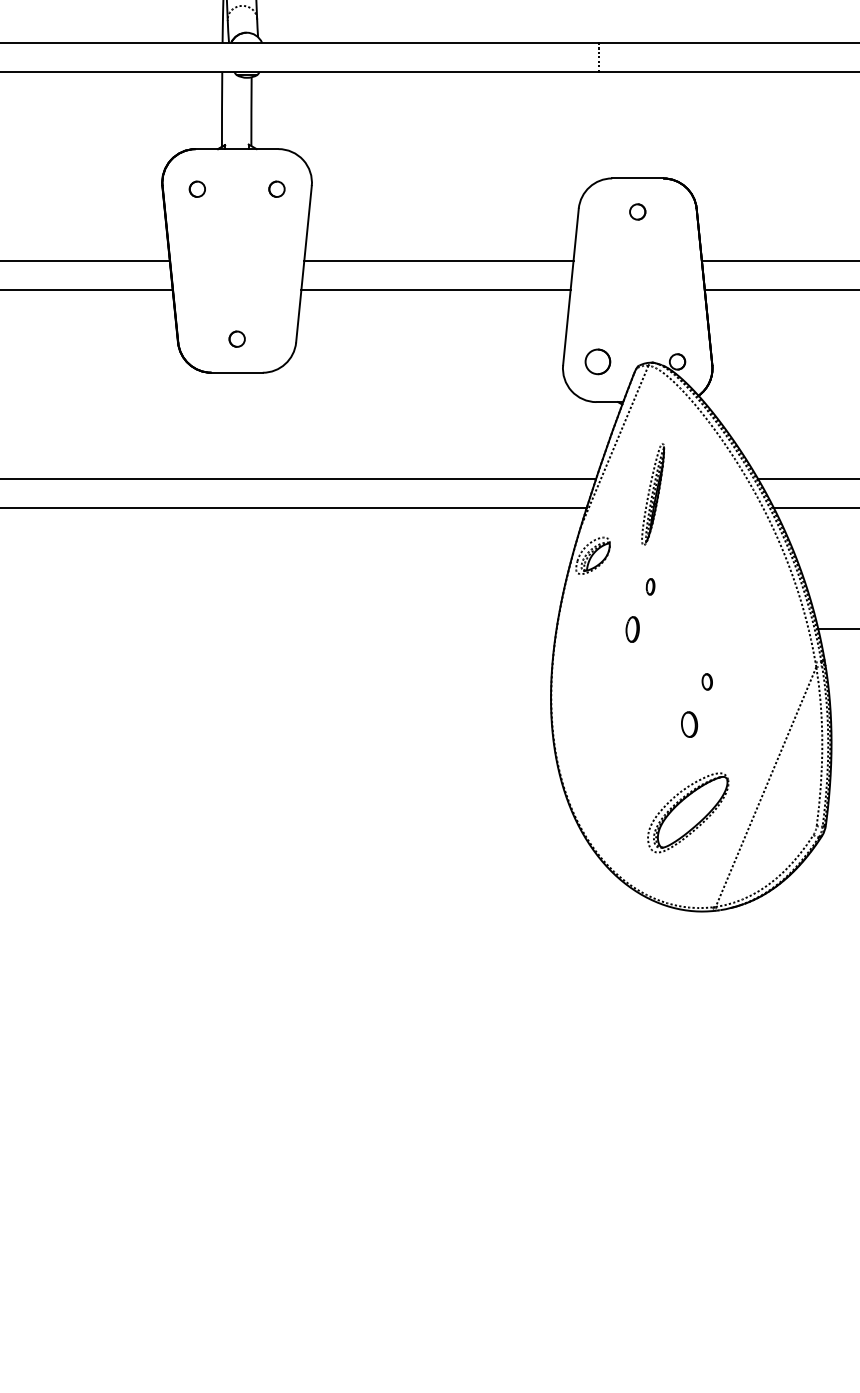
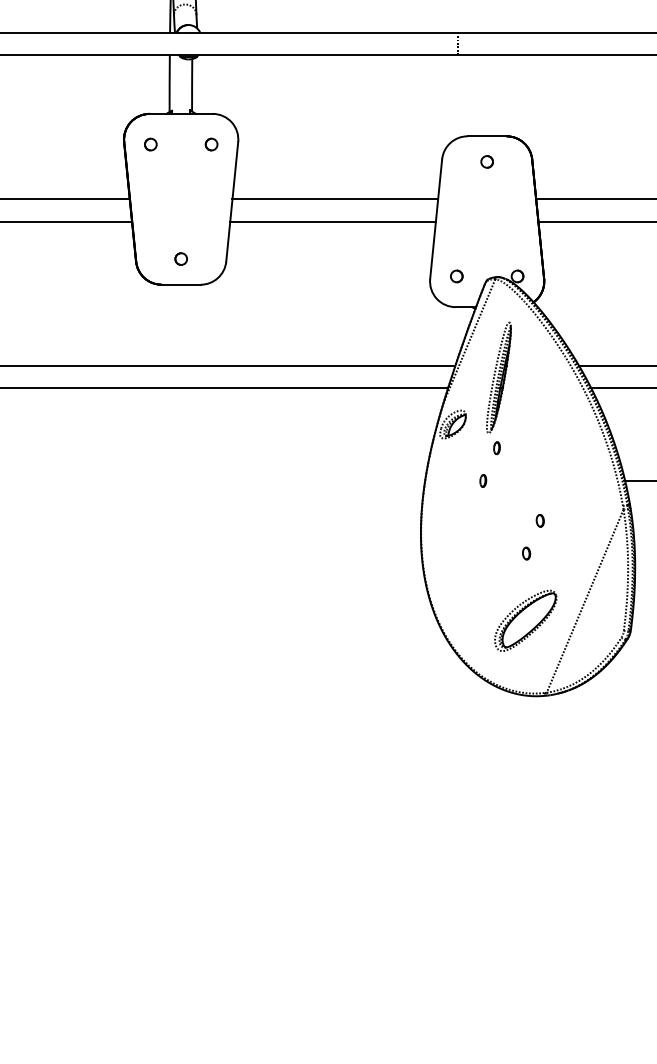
circle: (597, 361) -> (456, 276), size x0.62
part: (652, 494) -> (498, 377), size x1.43
part: (632, 629) -> (483, 480), size x0.62
part: (688, 724) -> (525, 553), size x0.62

